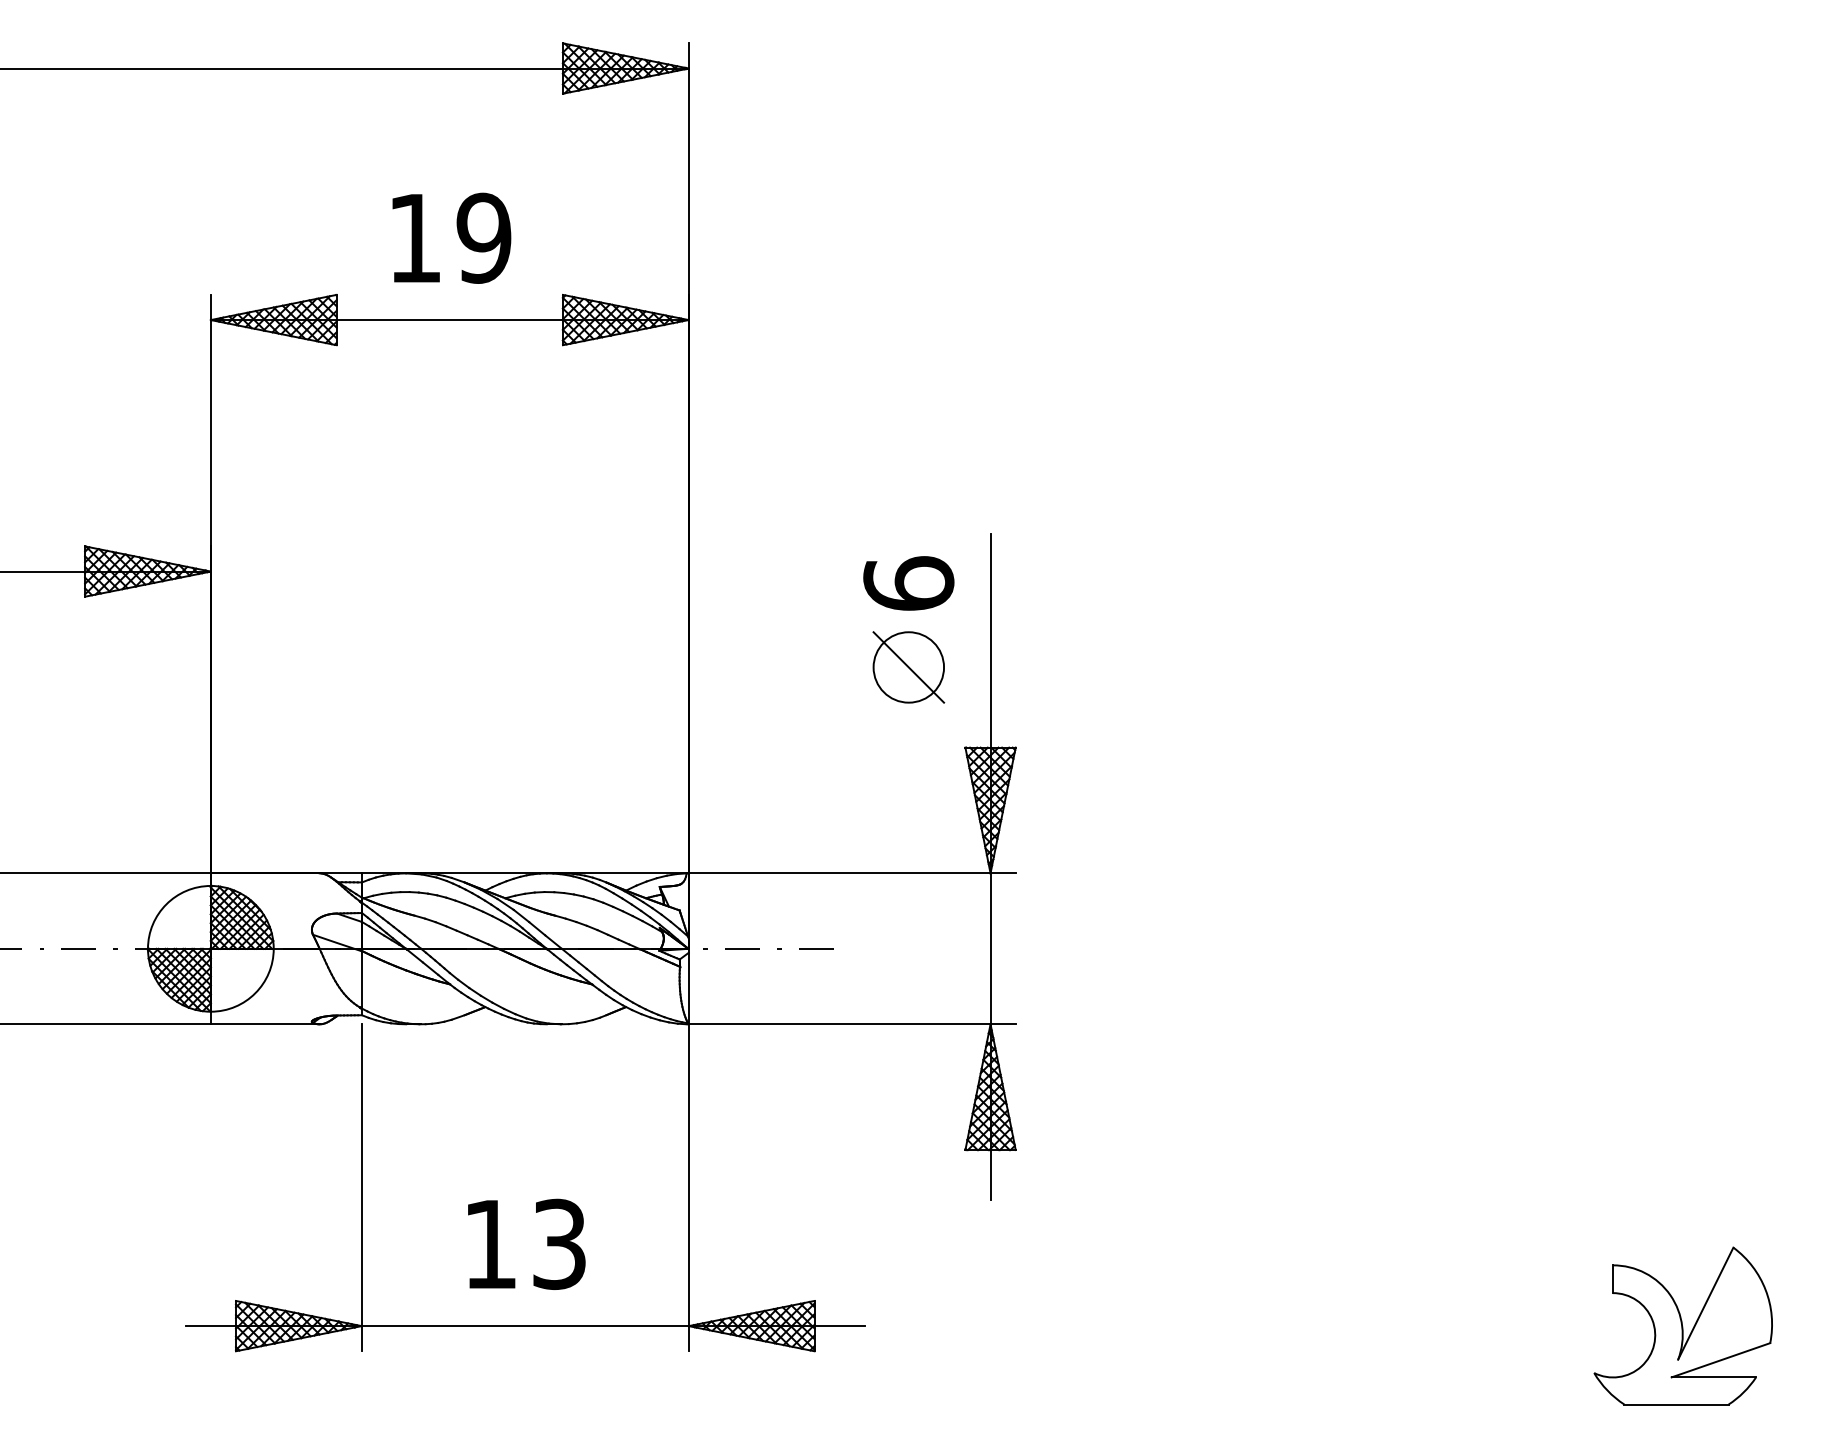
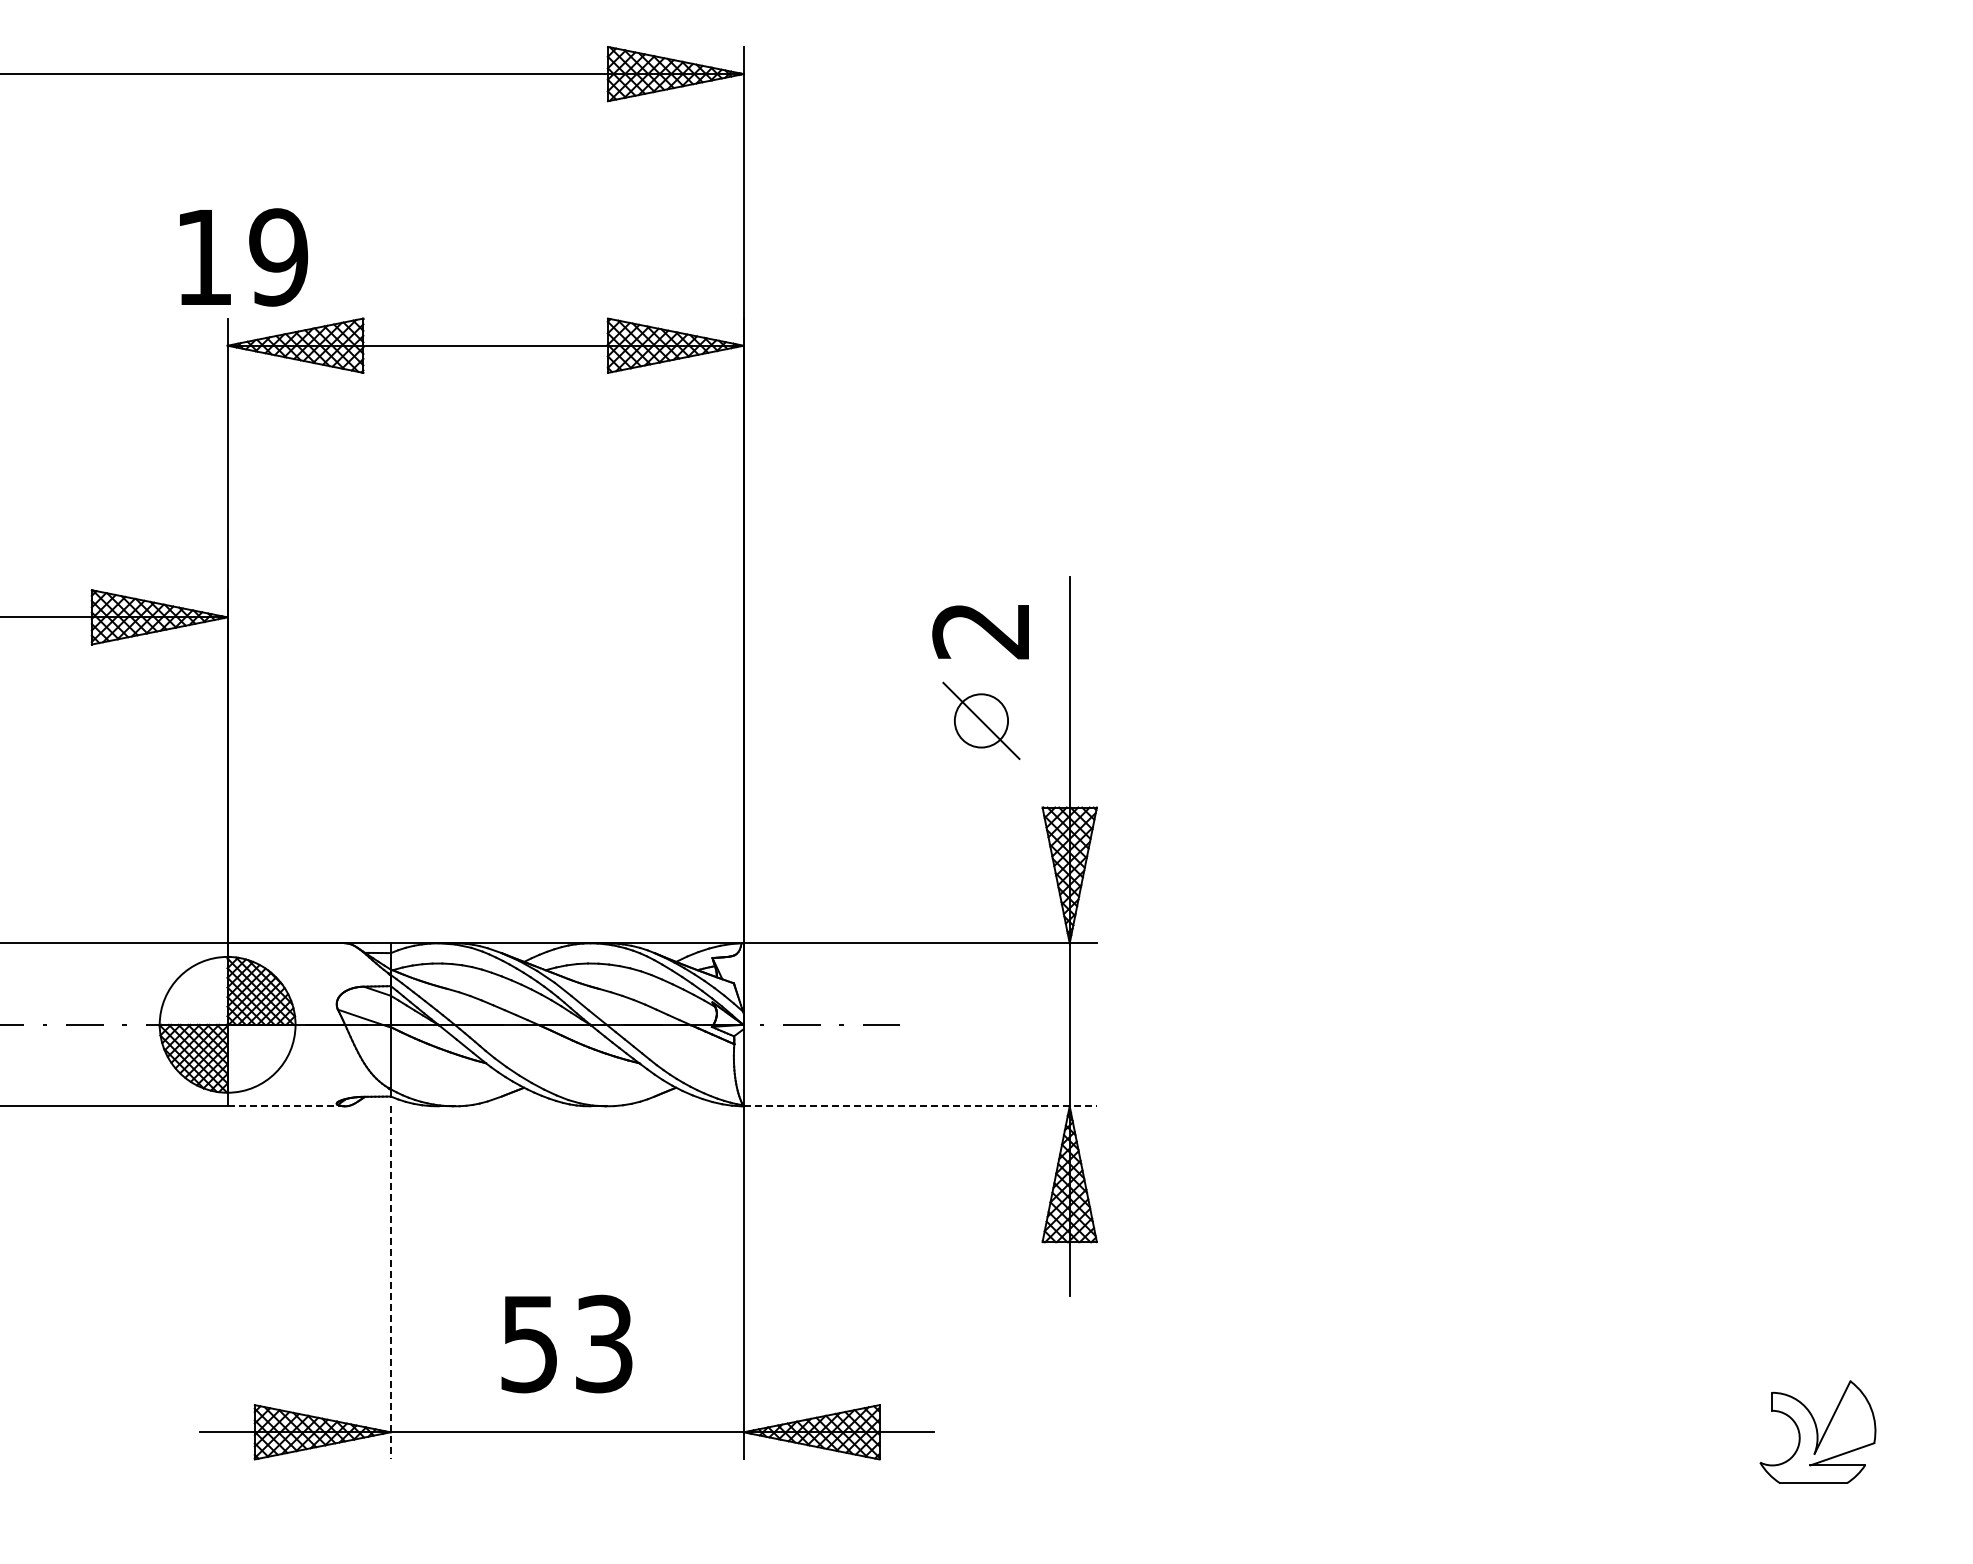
text: (451, 238) -> (243, 257), moved
text: (908, 582) -> (981, 629), 6 -> 2
circle: (908, 667) -> (981, 720), size x0.7
line: (265, 1024) -> (286, 1106), solid -> dashed
line: (852, 1024) -> (920, 1106), solid -> dashed
line: (361, 1187) -> (390, 1282), solid -> dashed
text: (489, 1244) -> (528, 1344), 13 -> 53
part: (1682, 1325) -> (1817, 1431), size x0.6

